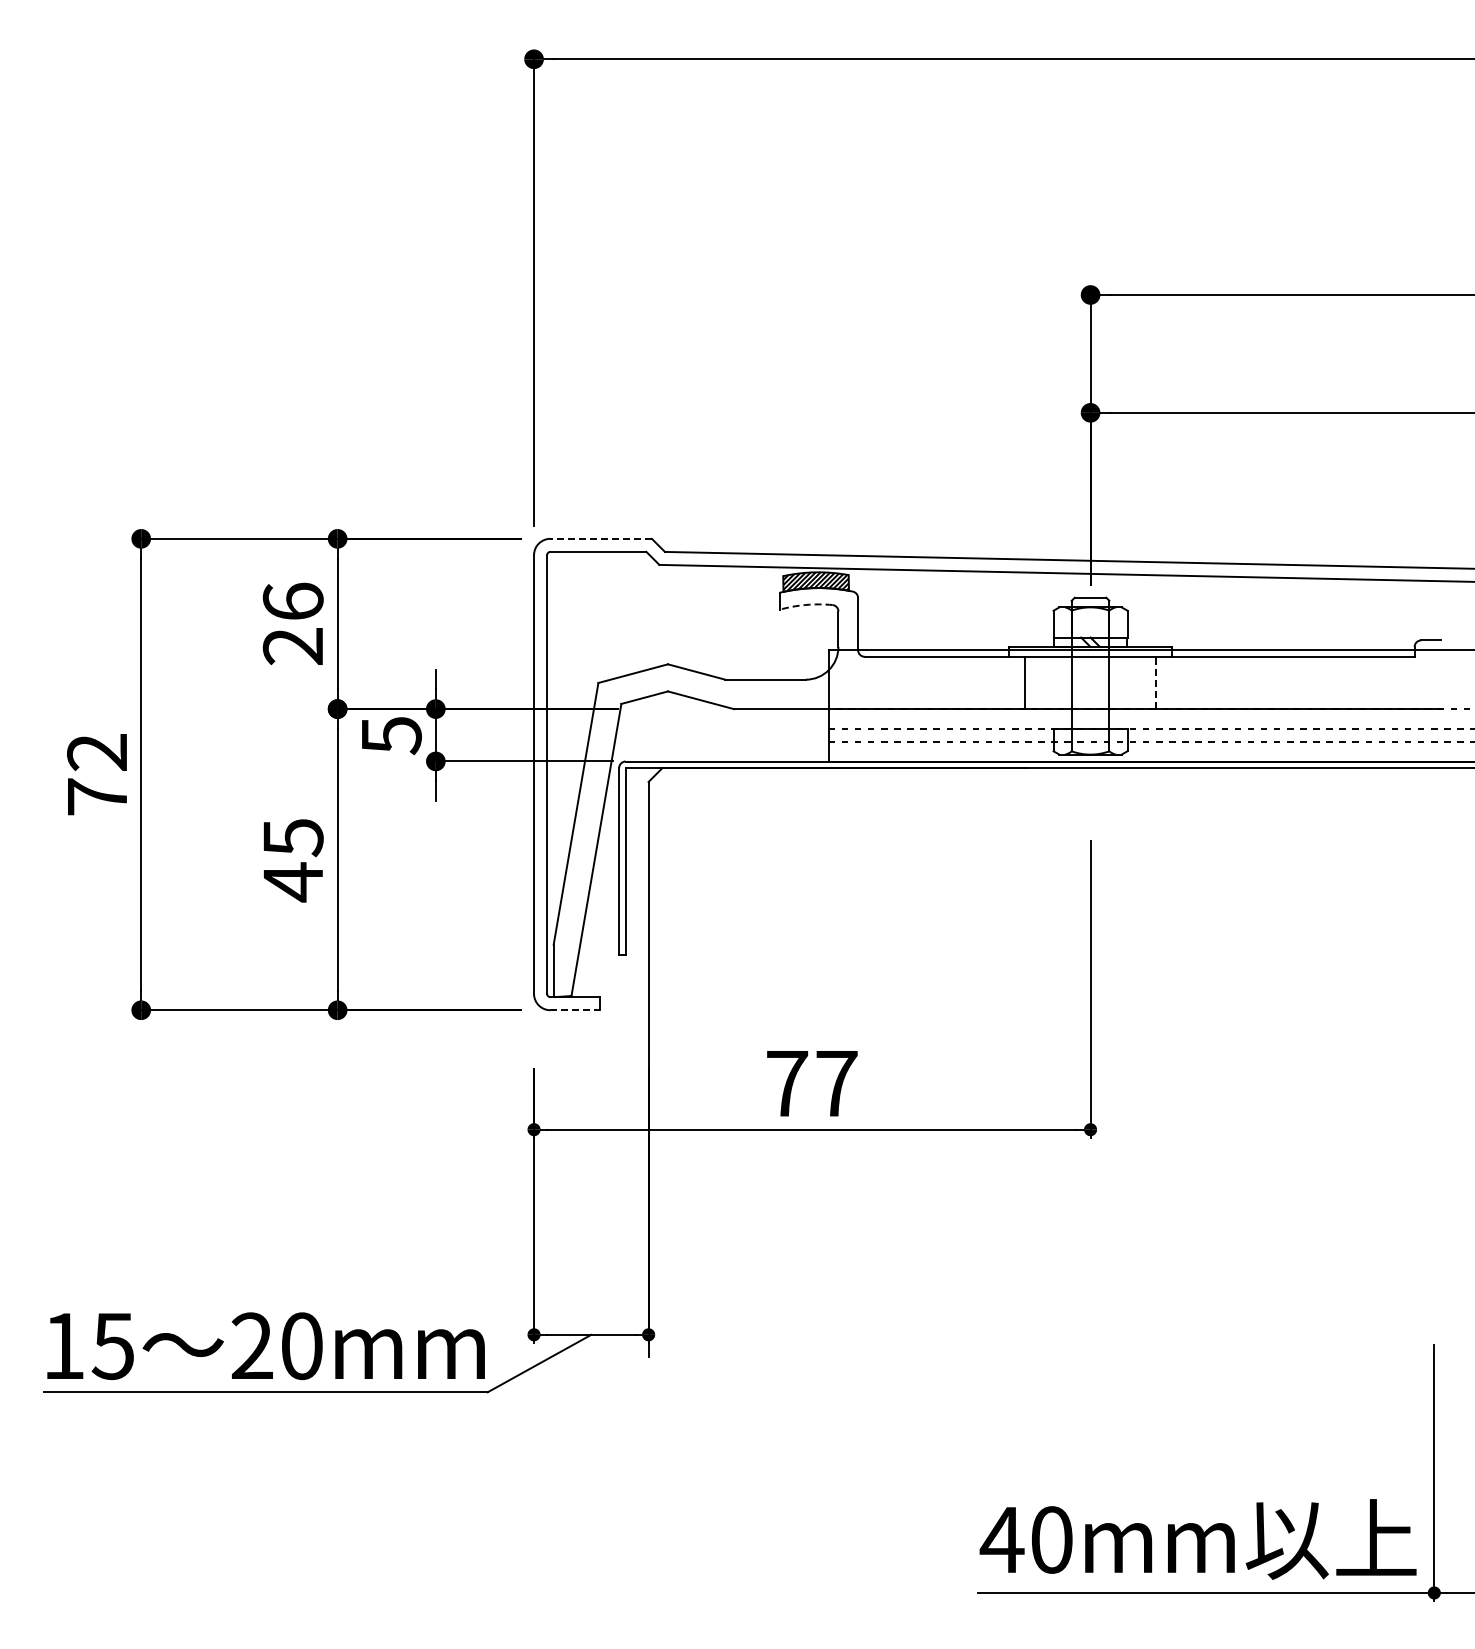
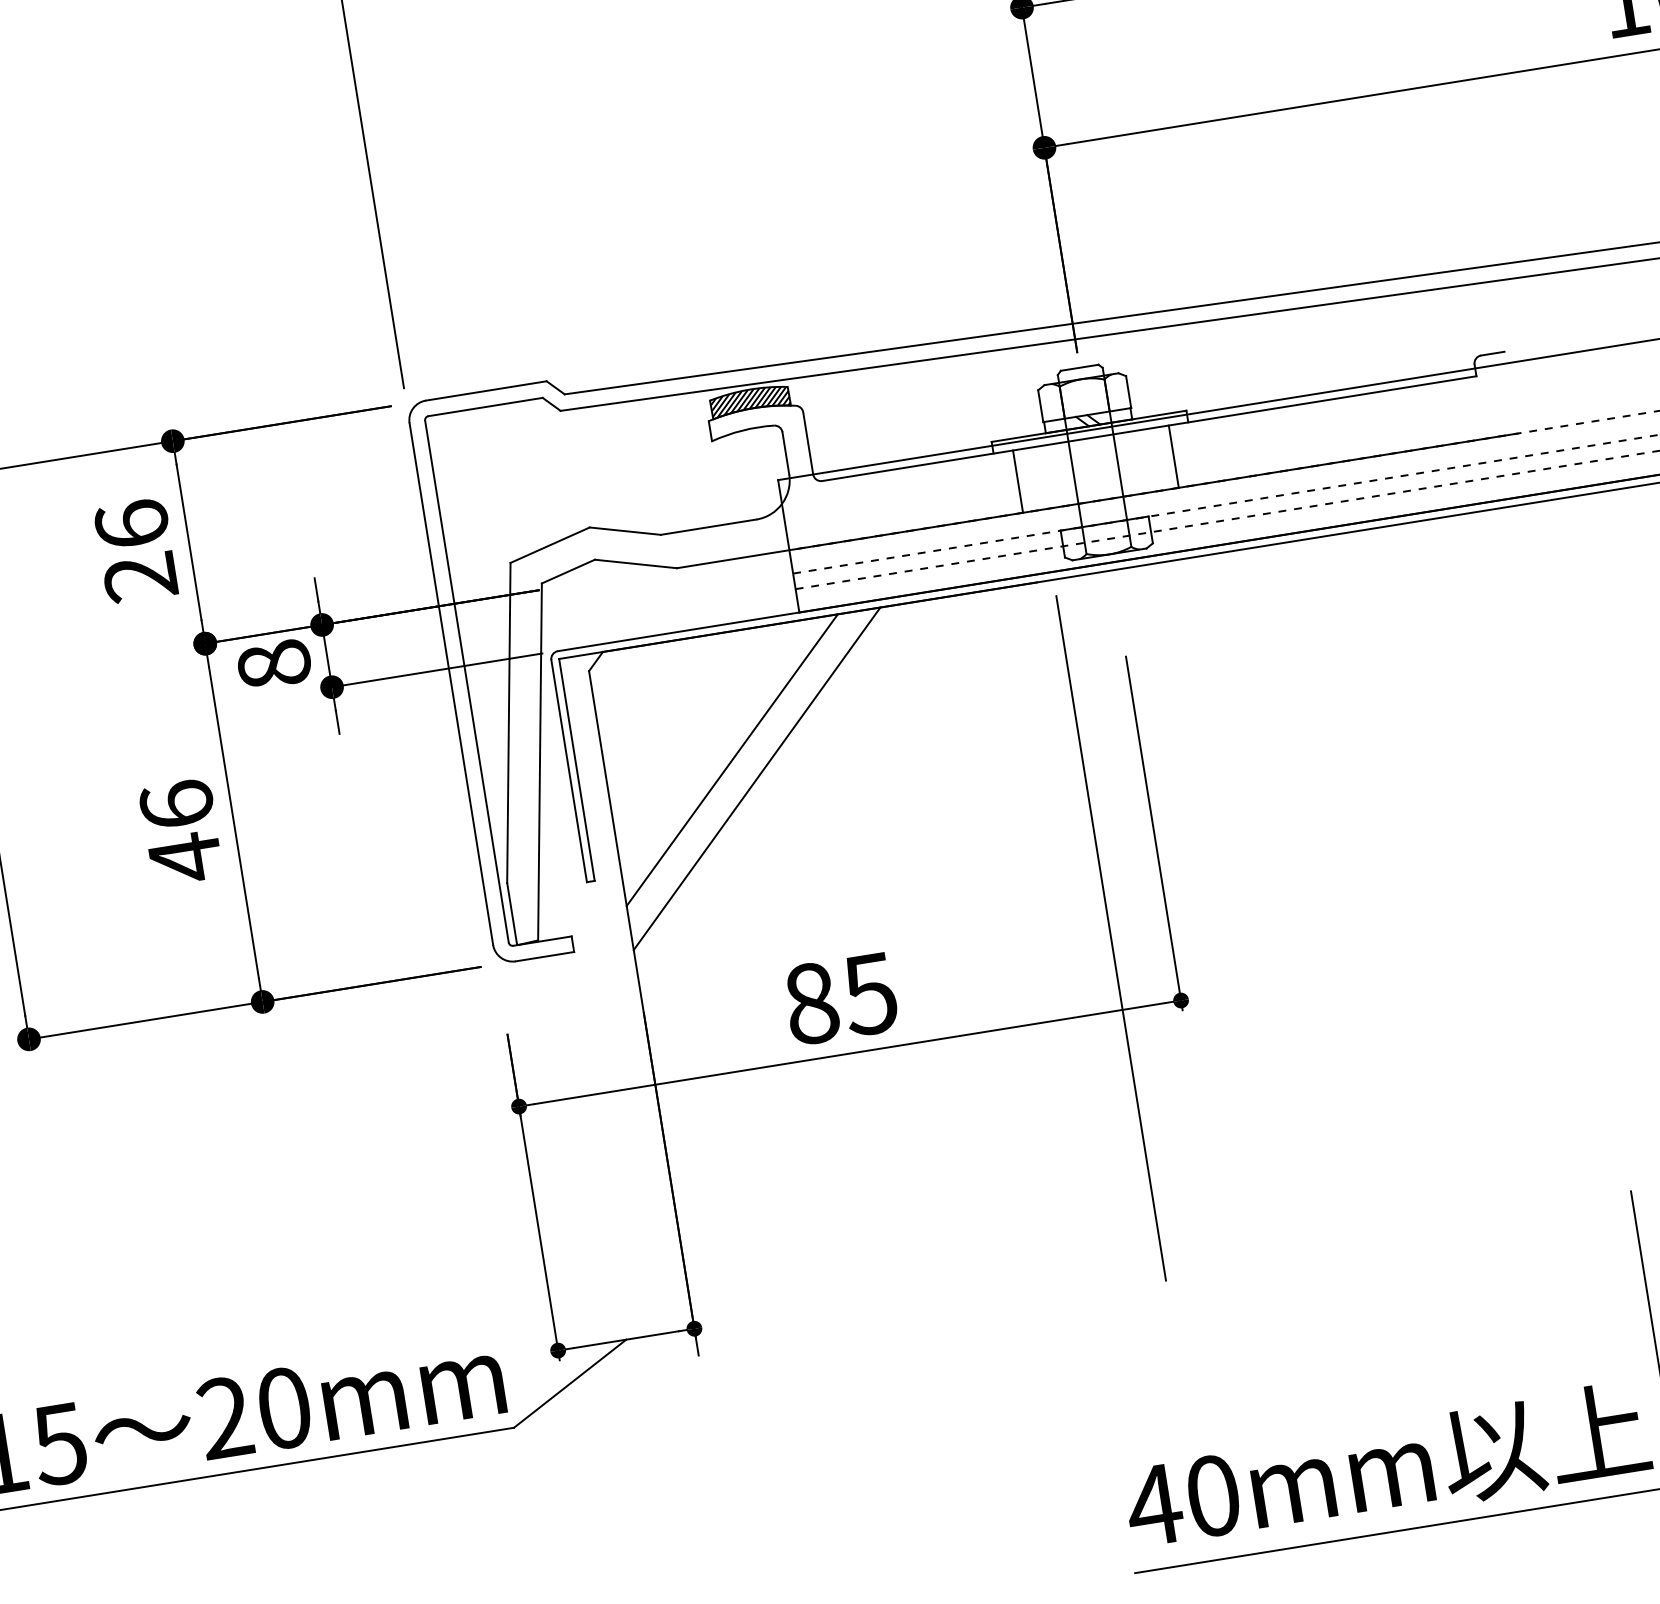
line: (601, 538) -> (486, 390), dashed -> solid
arc: (805, 604) -> (741, 430), dashed -> solid
line: (1156, 682) -> (1174, 456), dashed -> solid
text: (391, 735) -> (274, 664), 5 -> 8
text: (292, 837) -> (176, 805), 45 -> 46
line: (753, 873) -> (731, 760), added
line: (771, 892) -> (756, 779), added
line: (574, 1010) -> (544, 957), dashed -> solid
line: (1041, 1069) -> (1111, 938), added
text: (811, 1083) -> (840, 998), 77 -> 85

